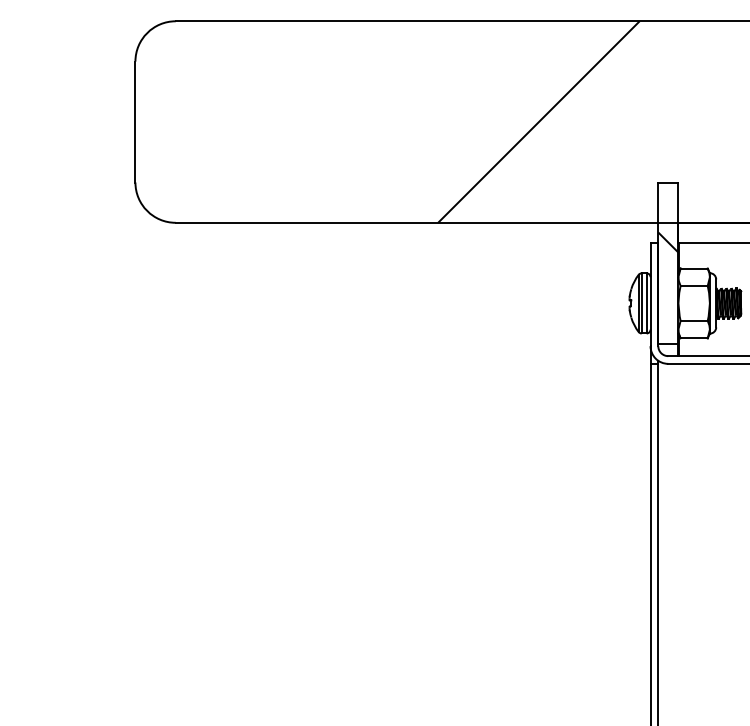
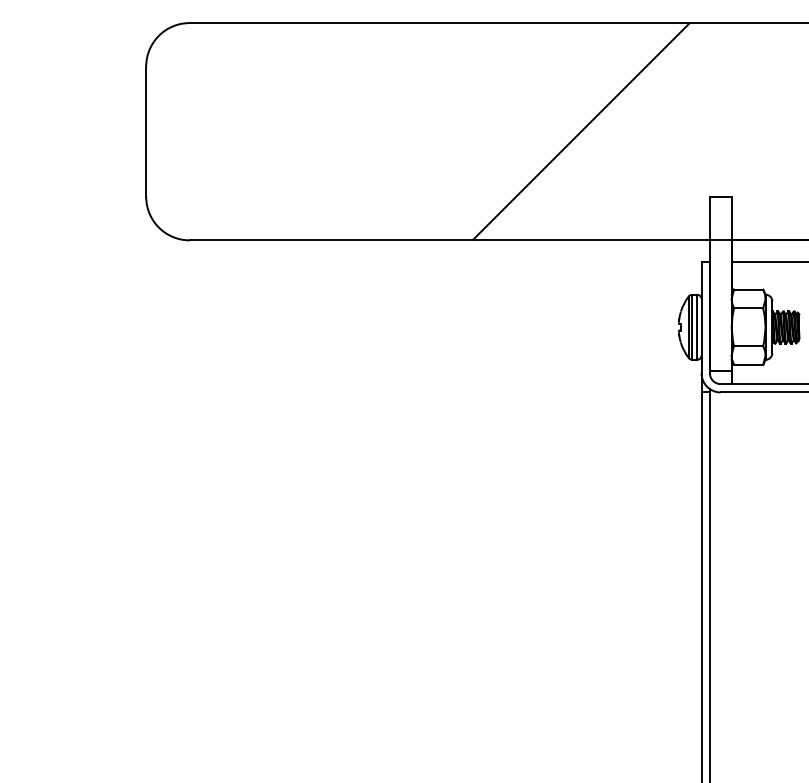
hatch: (668, 242) -> (720, 261), removed

